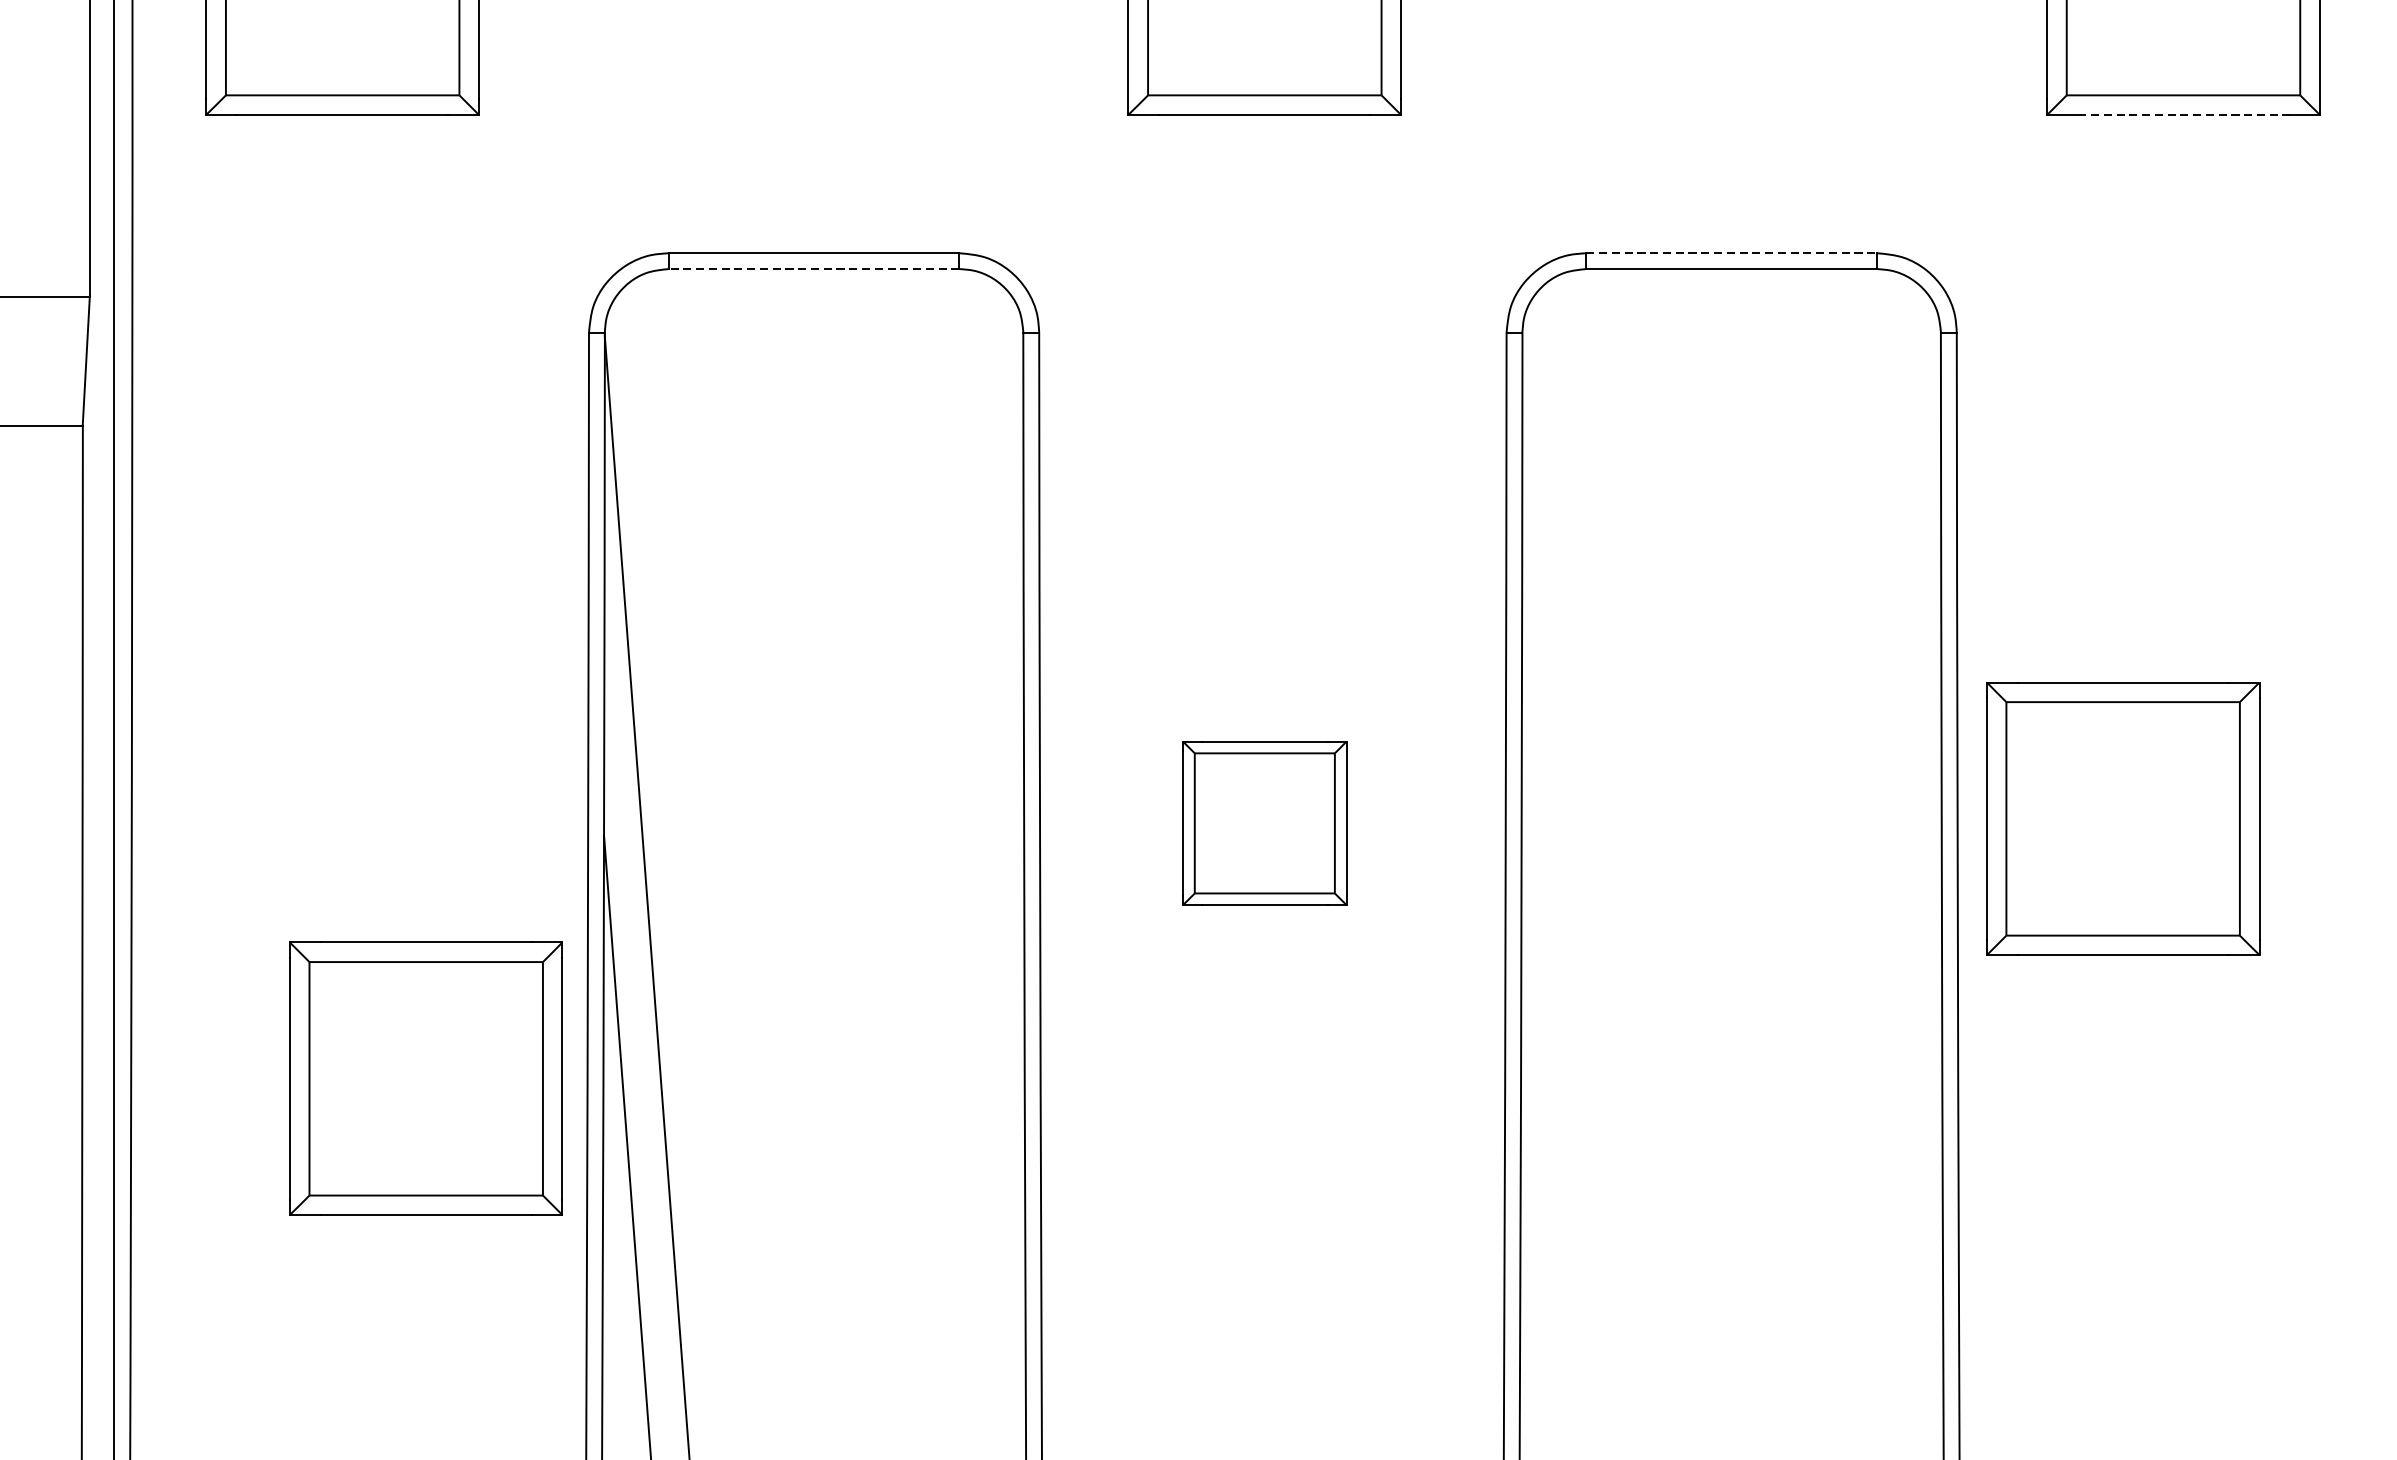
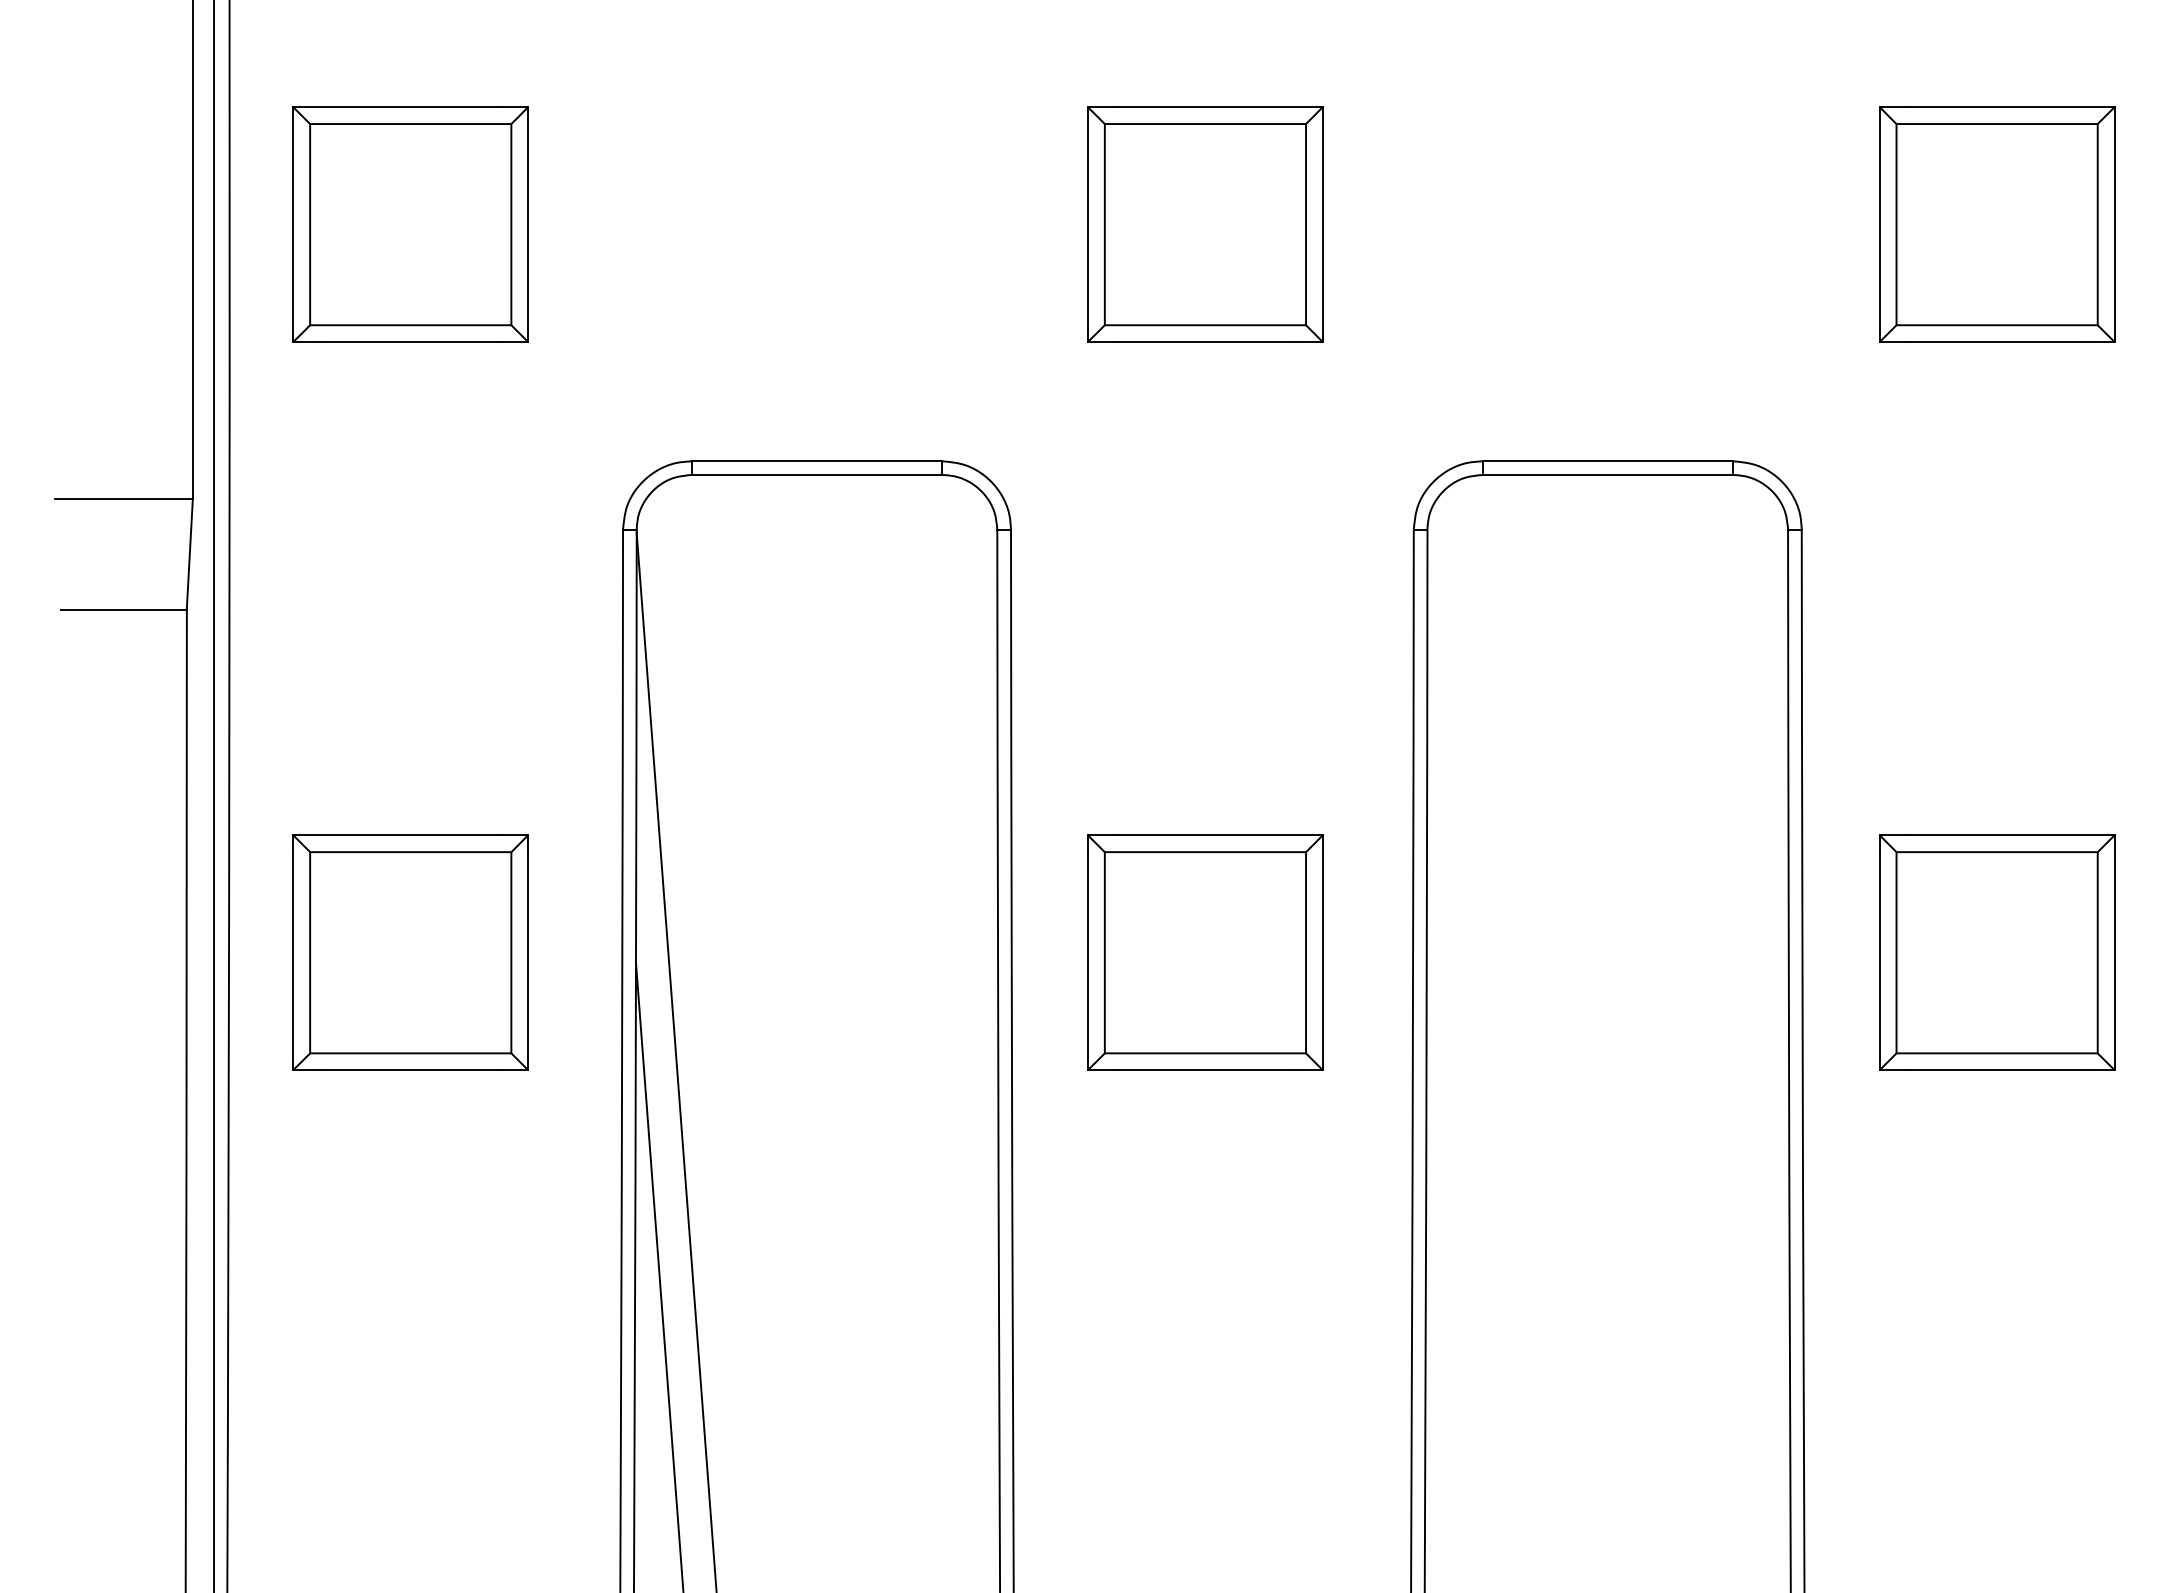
line: (2183, 115) -> (1997, 342), dashed -> solid
line: (1732, 253) -> (1608, 461), dashed -> solid
line: (813, 268) -> (816, 474), dashed -> solid
part: (2123, 818) -> (1997, 952), moved
part: (1264, 823) -> (1205, 952), size x1.67
part: (425, 1078) -> (410, 952), moved

